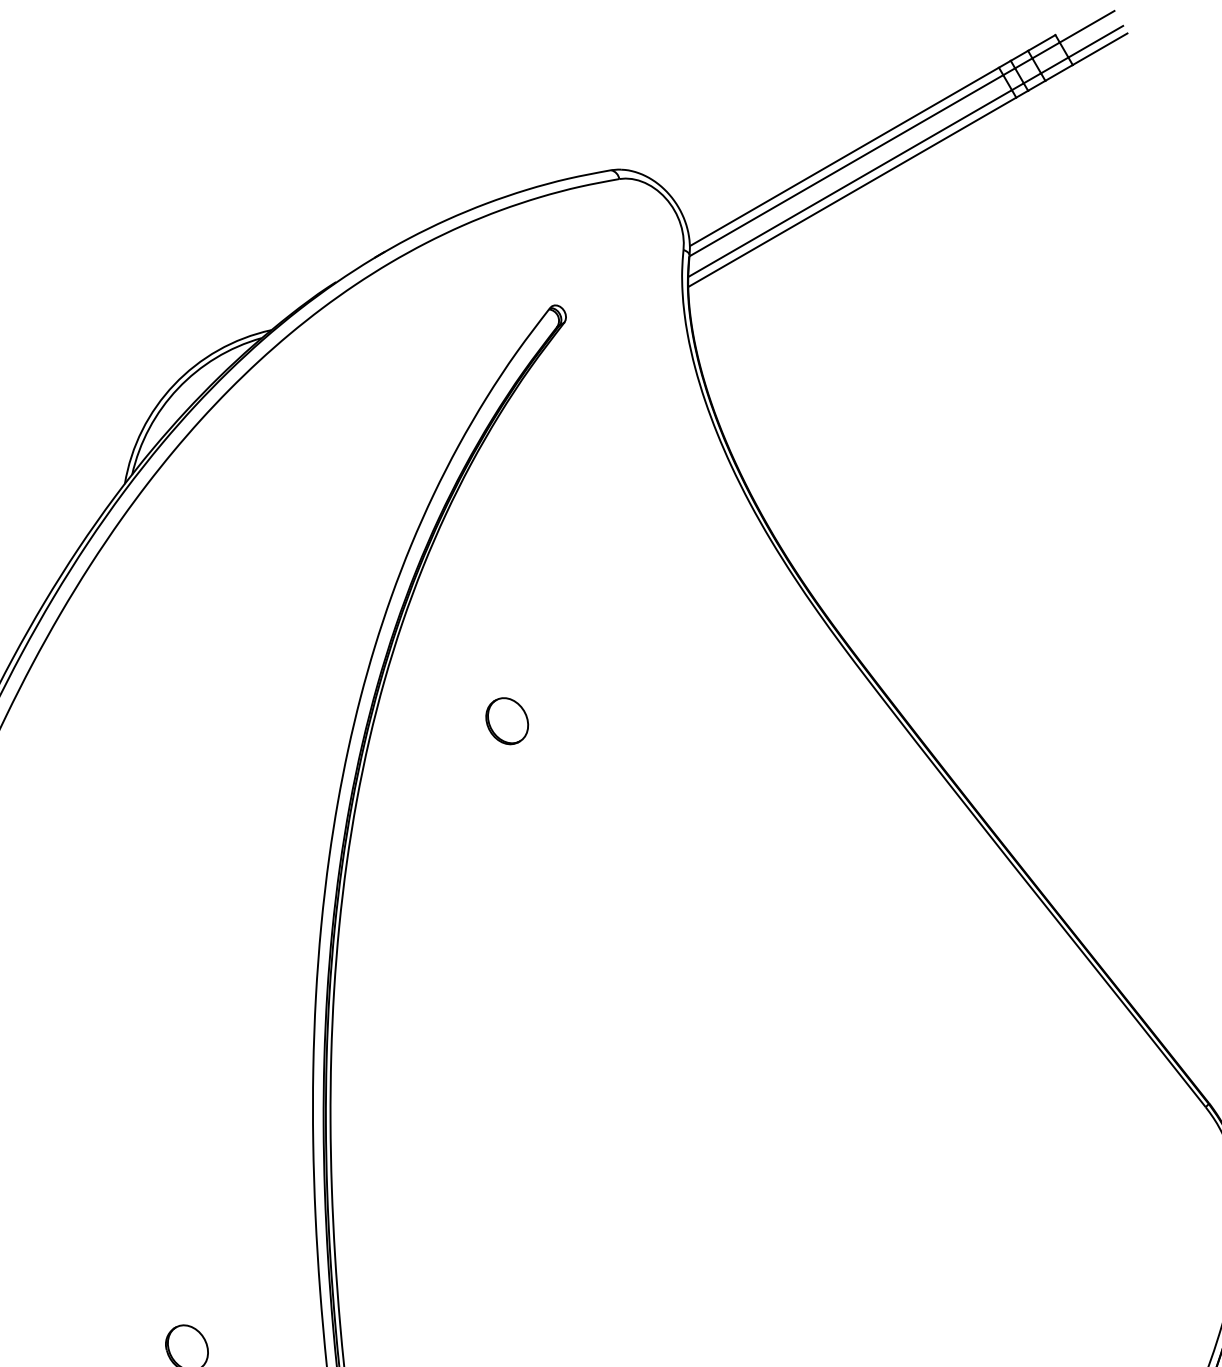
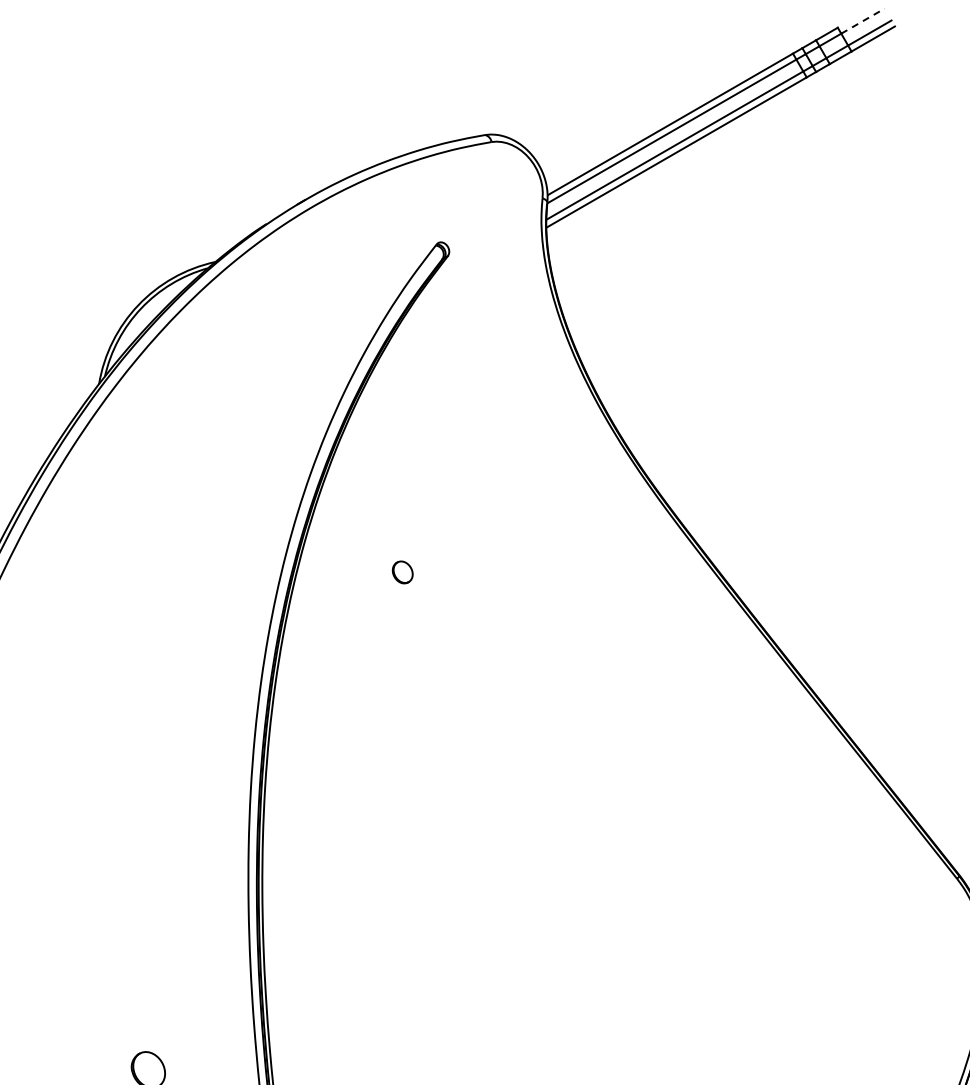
line: (1087, 25) -> (863, 20), solid -> dashed
part: (507, 721) -> (402, 572), size x0.6

